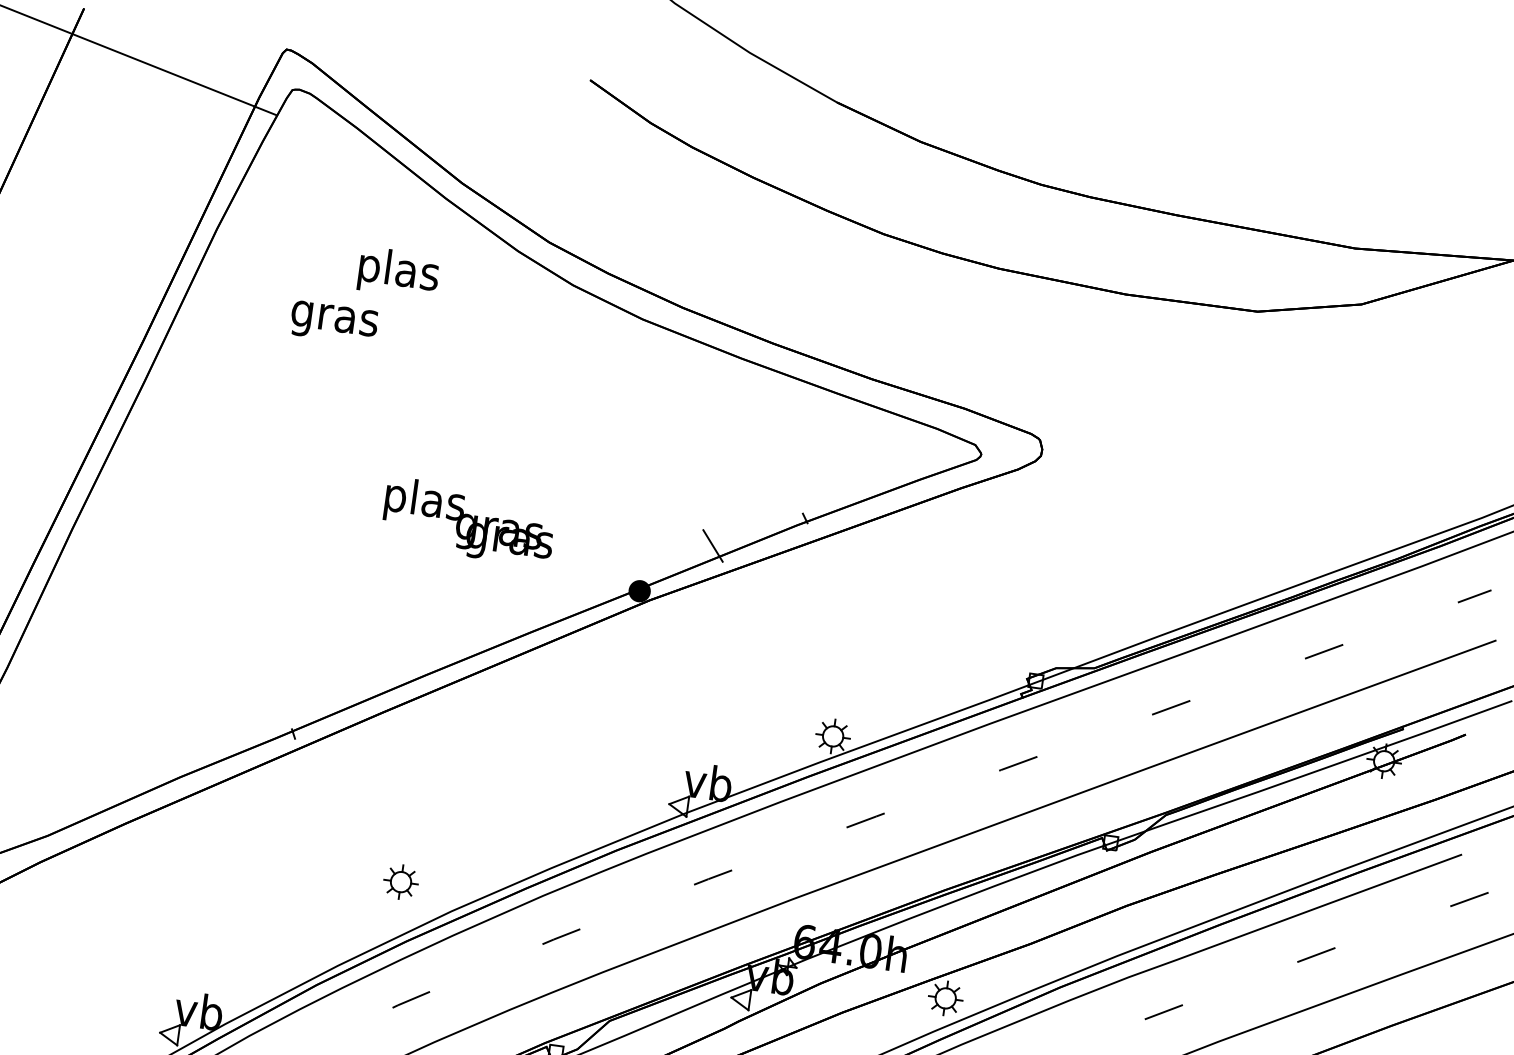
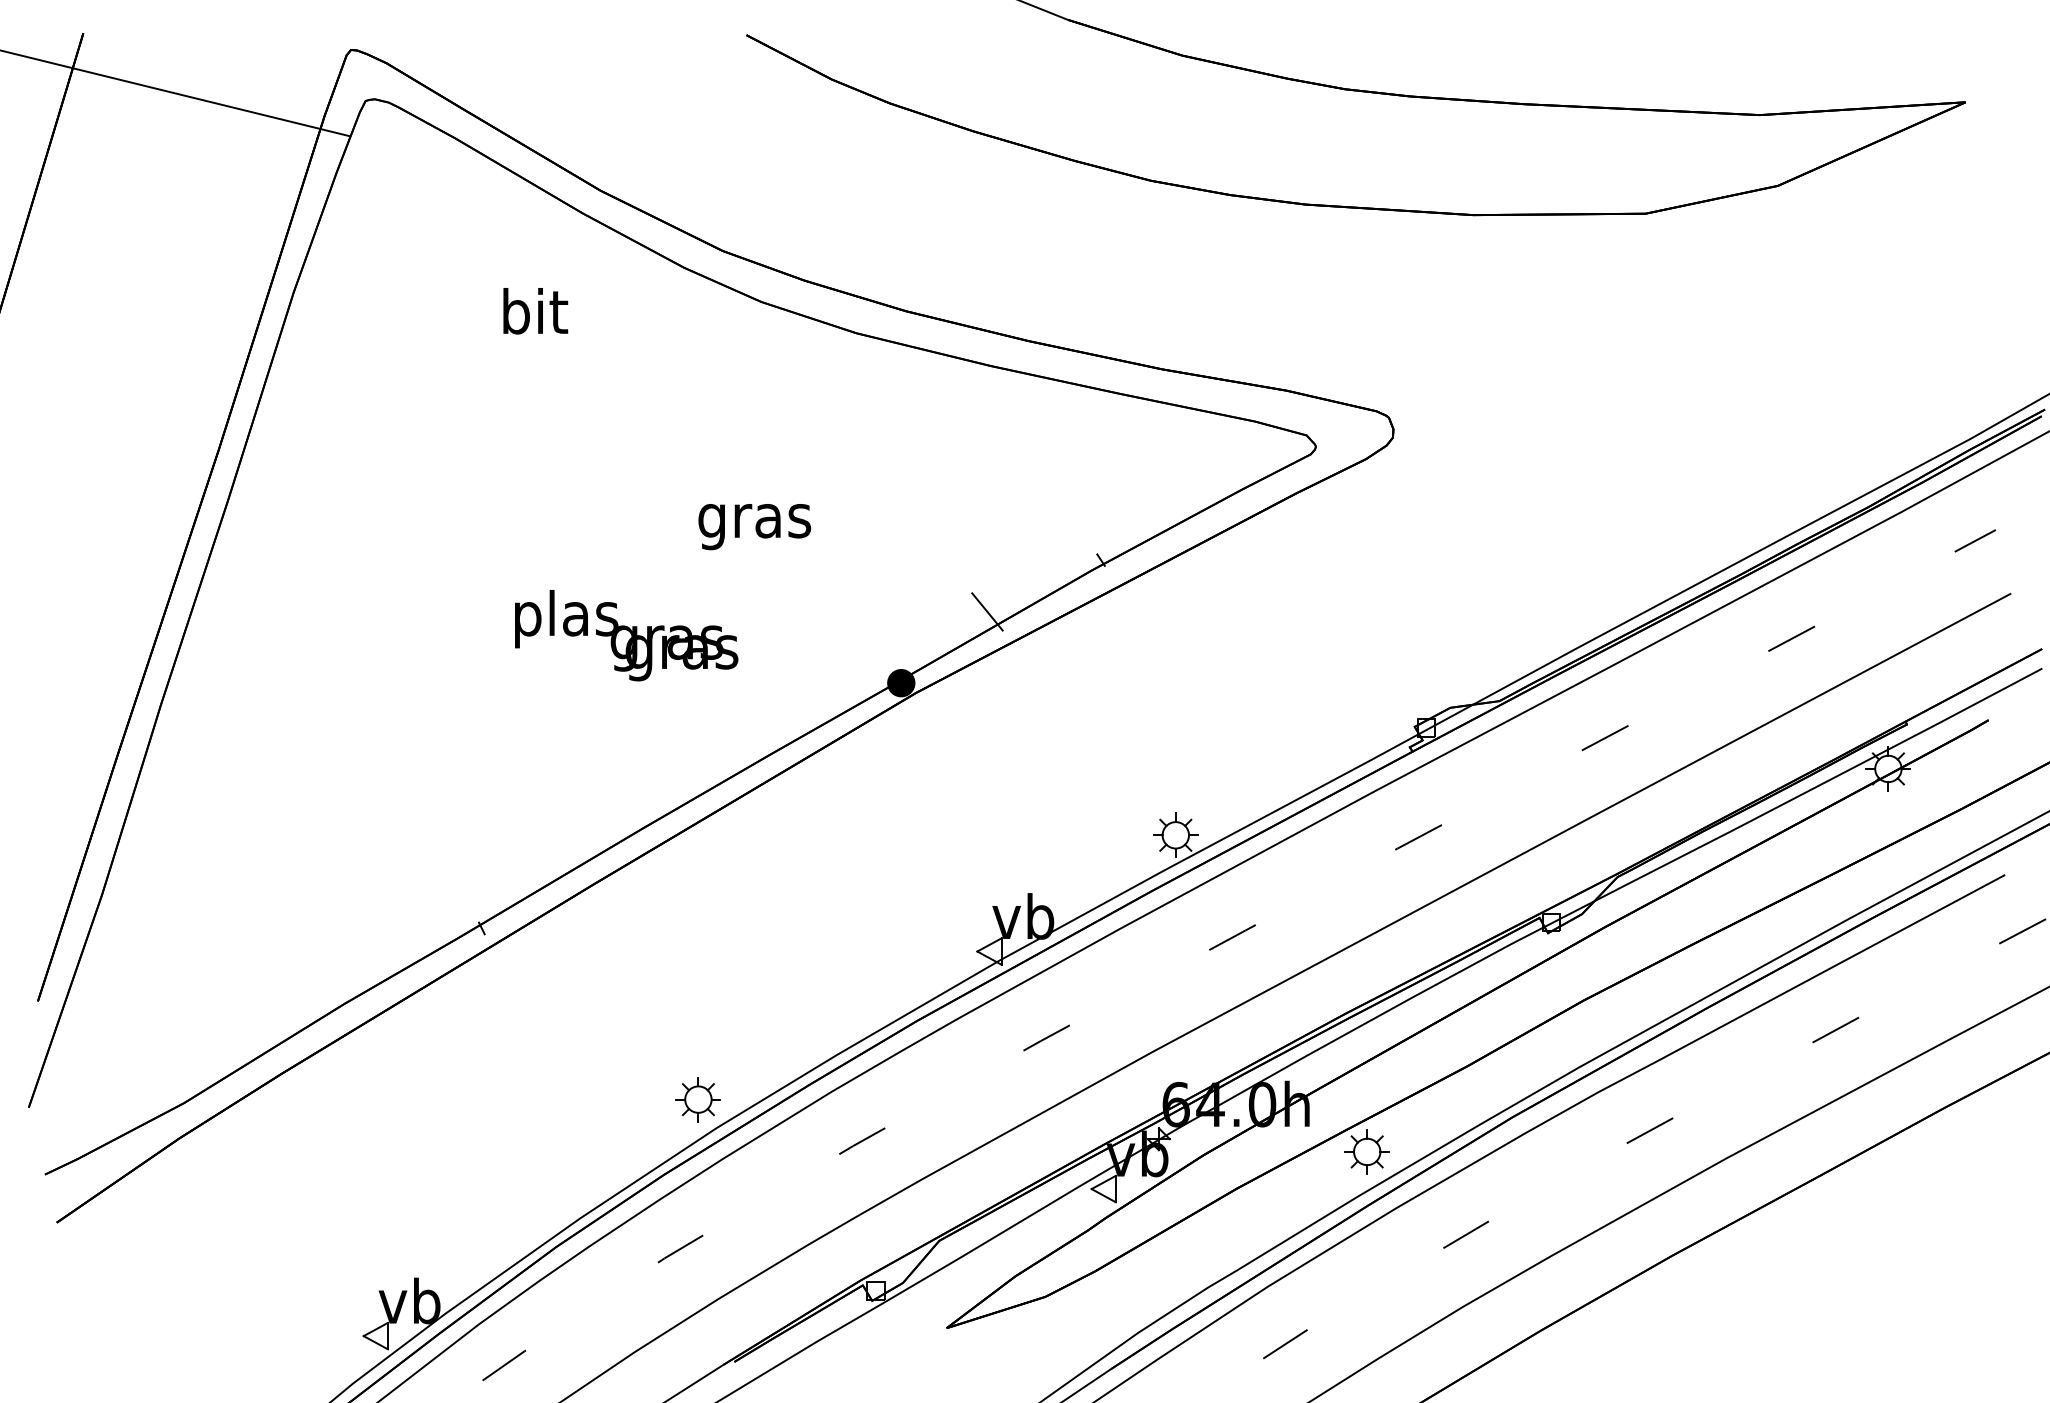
text: (398, 273) -> (534, 317), plas -> bit
text: (333, 323) -> (754, 527), moved
text: (468, 521) -> (626, 635), moved
part: (400, 881) -> (697, 1099), moved

